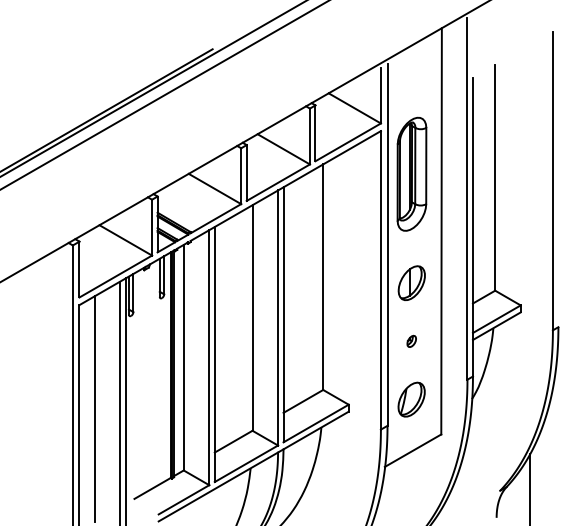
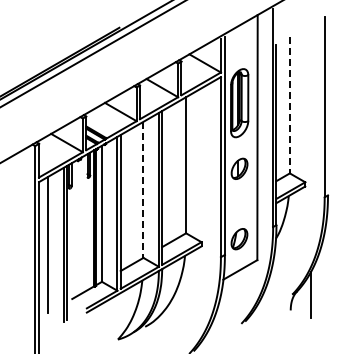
line: (494, 178) -> (289, 105), solid -> dashed
line: (252, 319) -> (143, 190), solid -> dashed
part: (411, 340) -> (239, 203), removed

